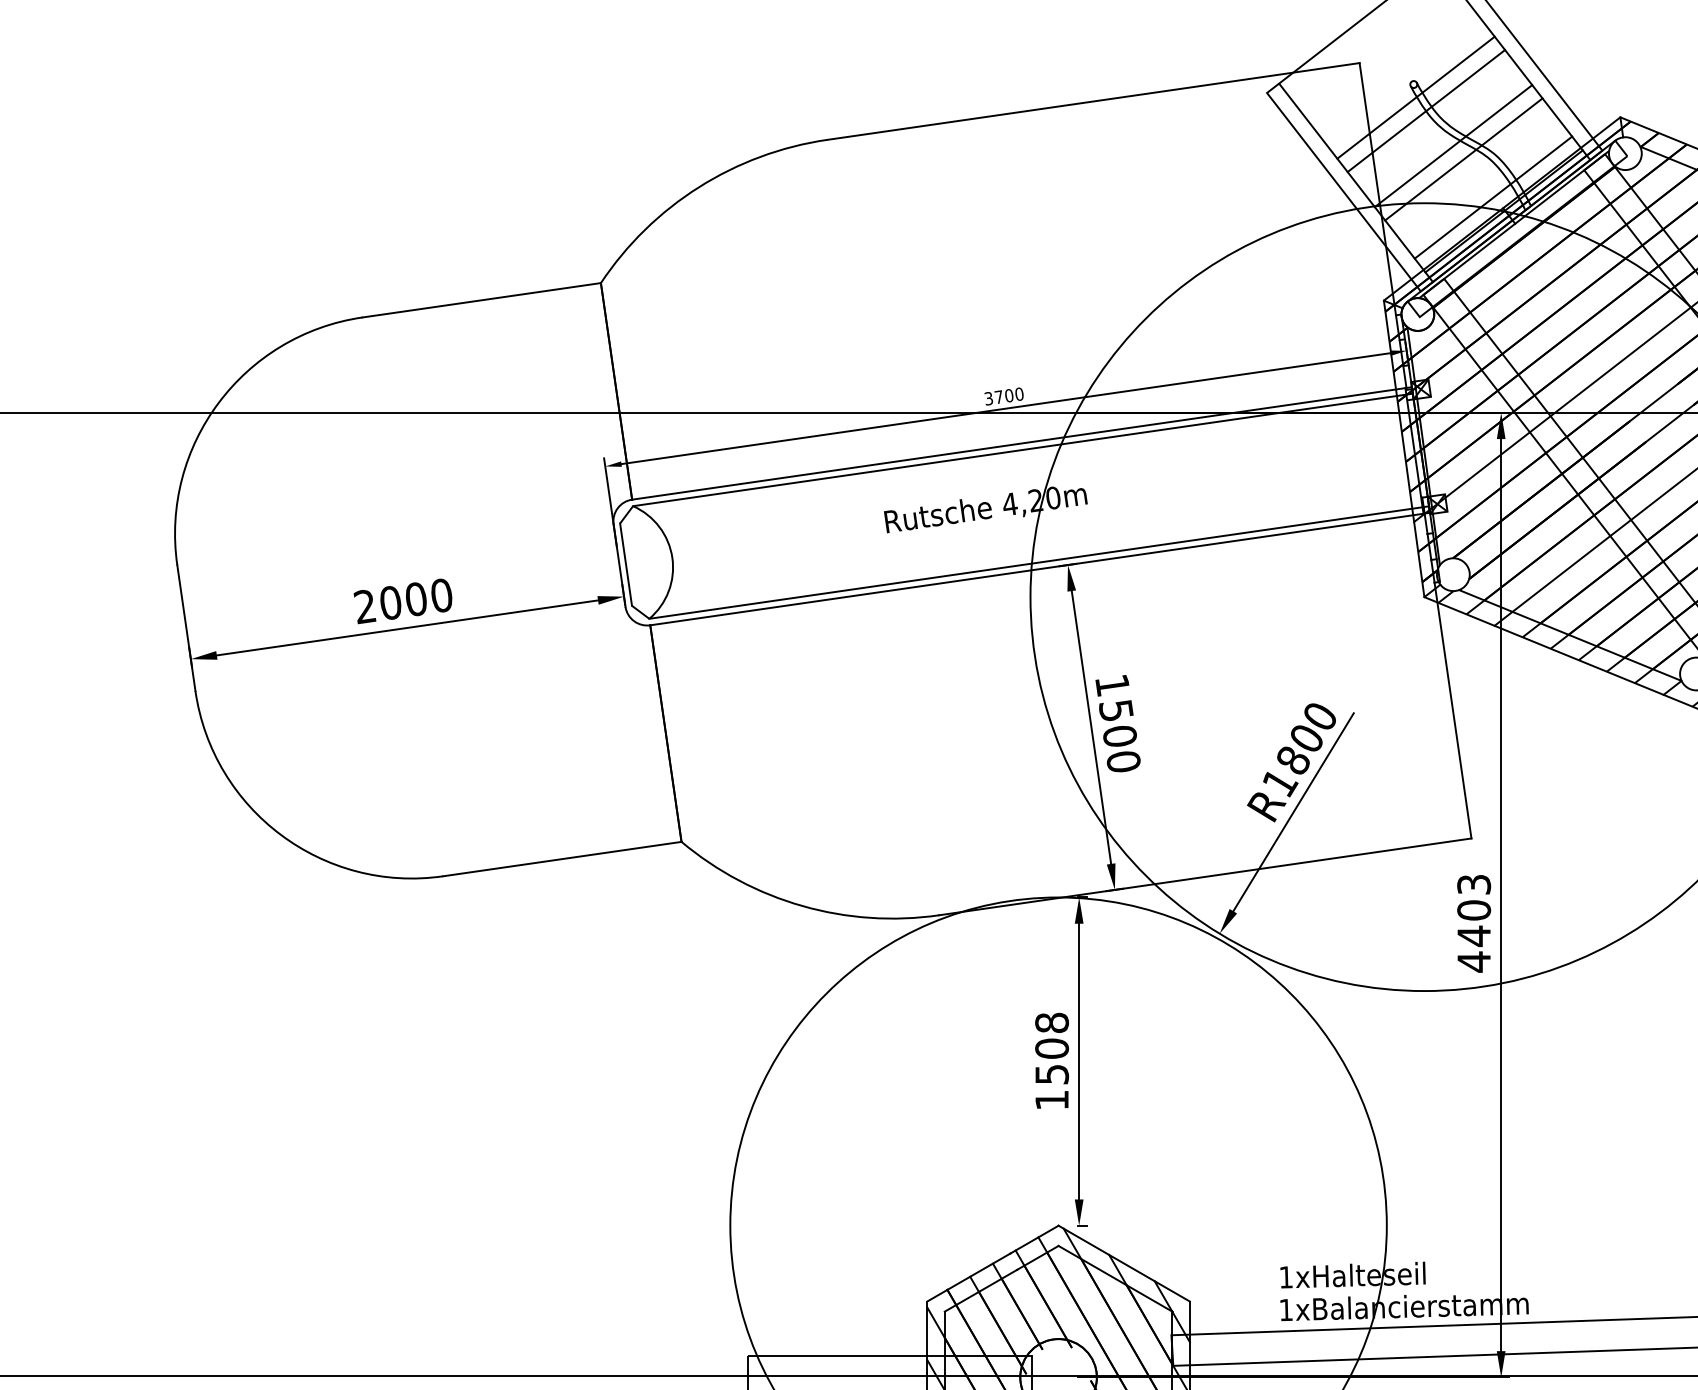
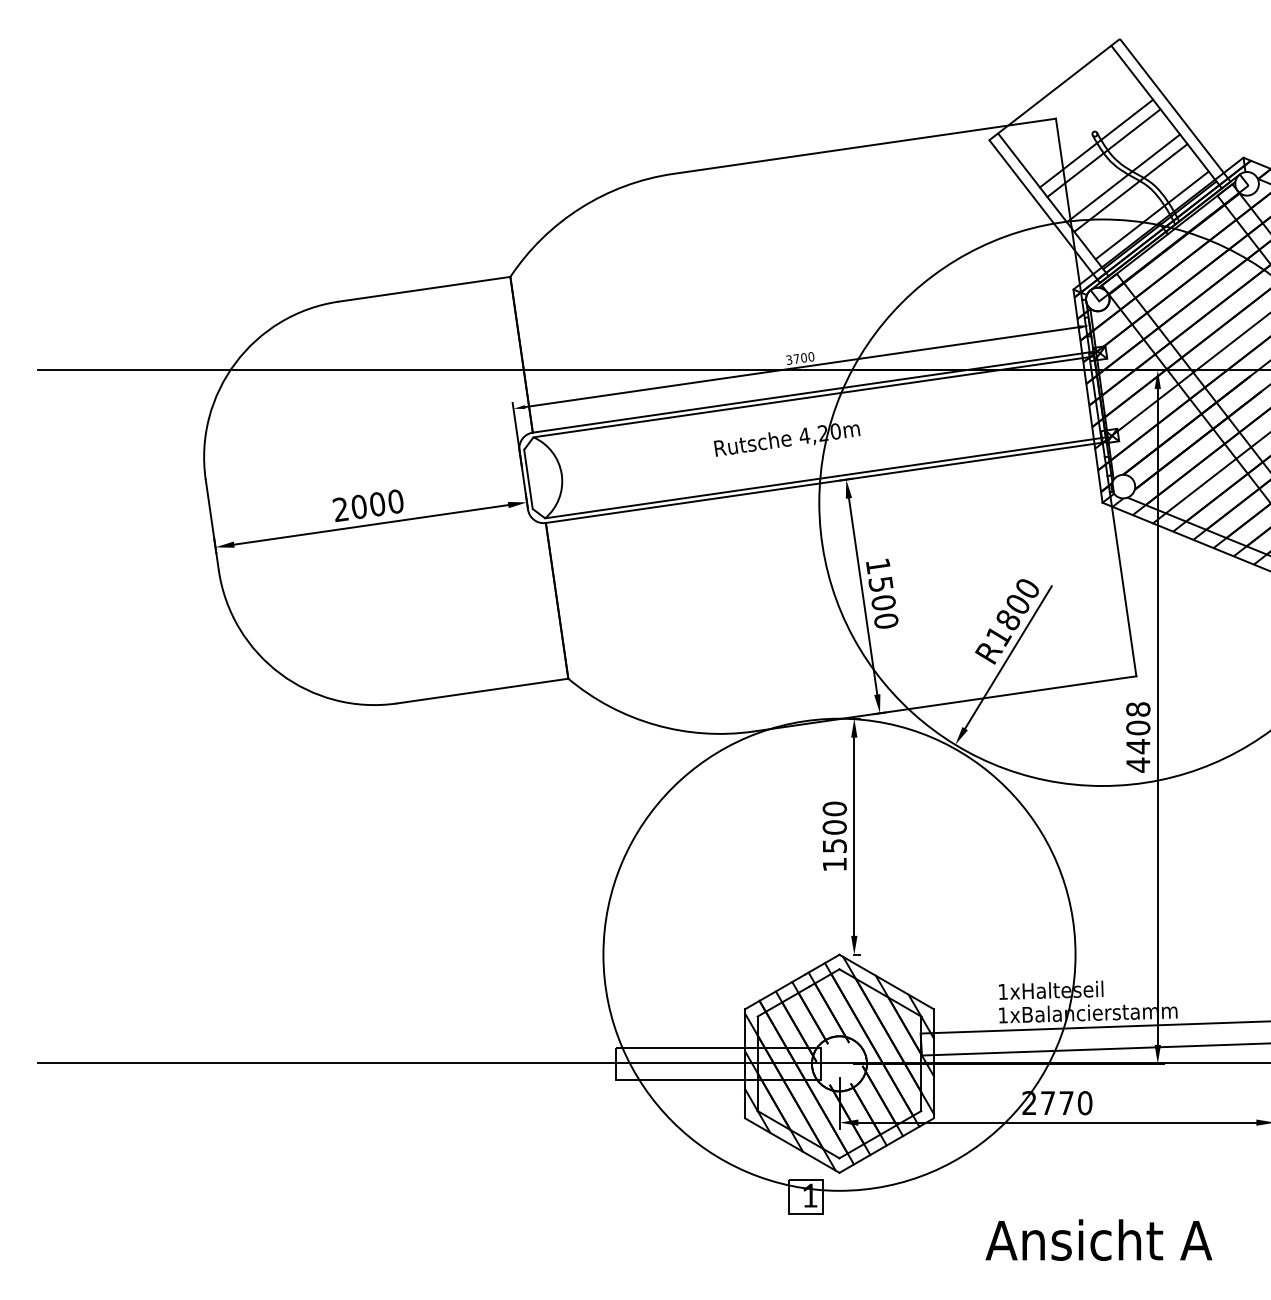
text: (1474, 884) -> (1138, 709), 4403 -> 4408
text: (1051, 1022) -> (834, 808), 1508 -> 1500

